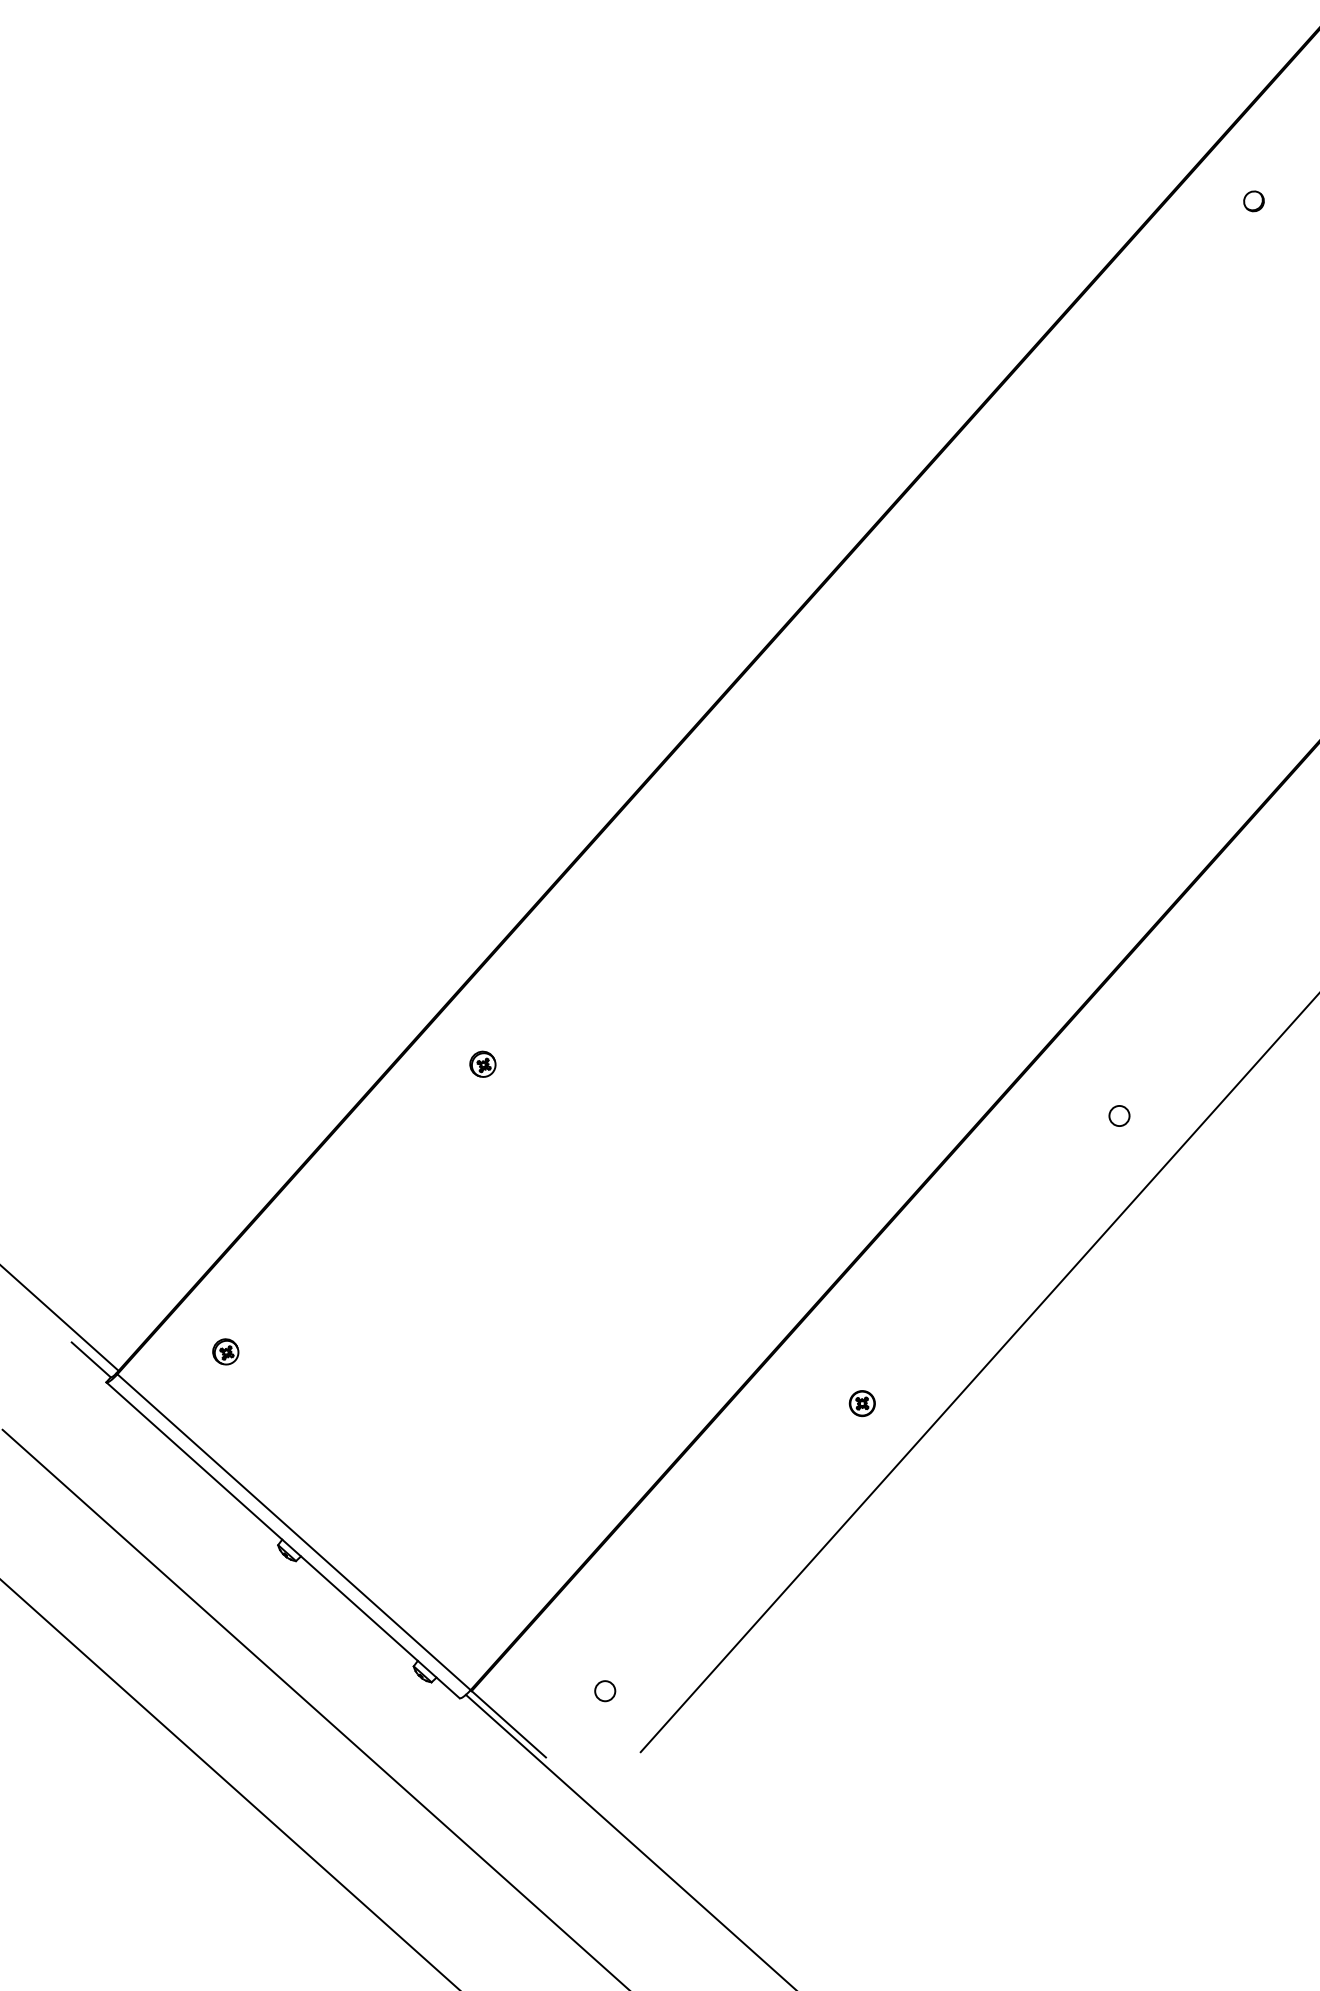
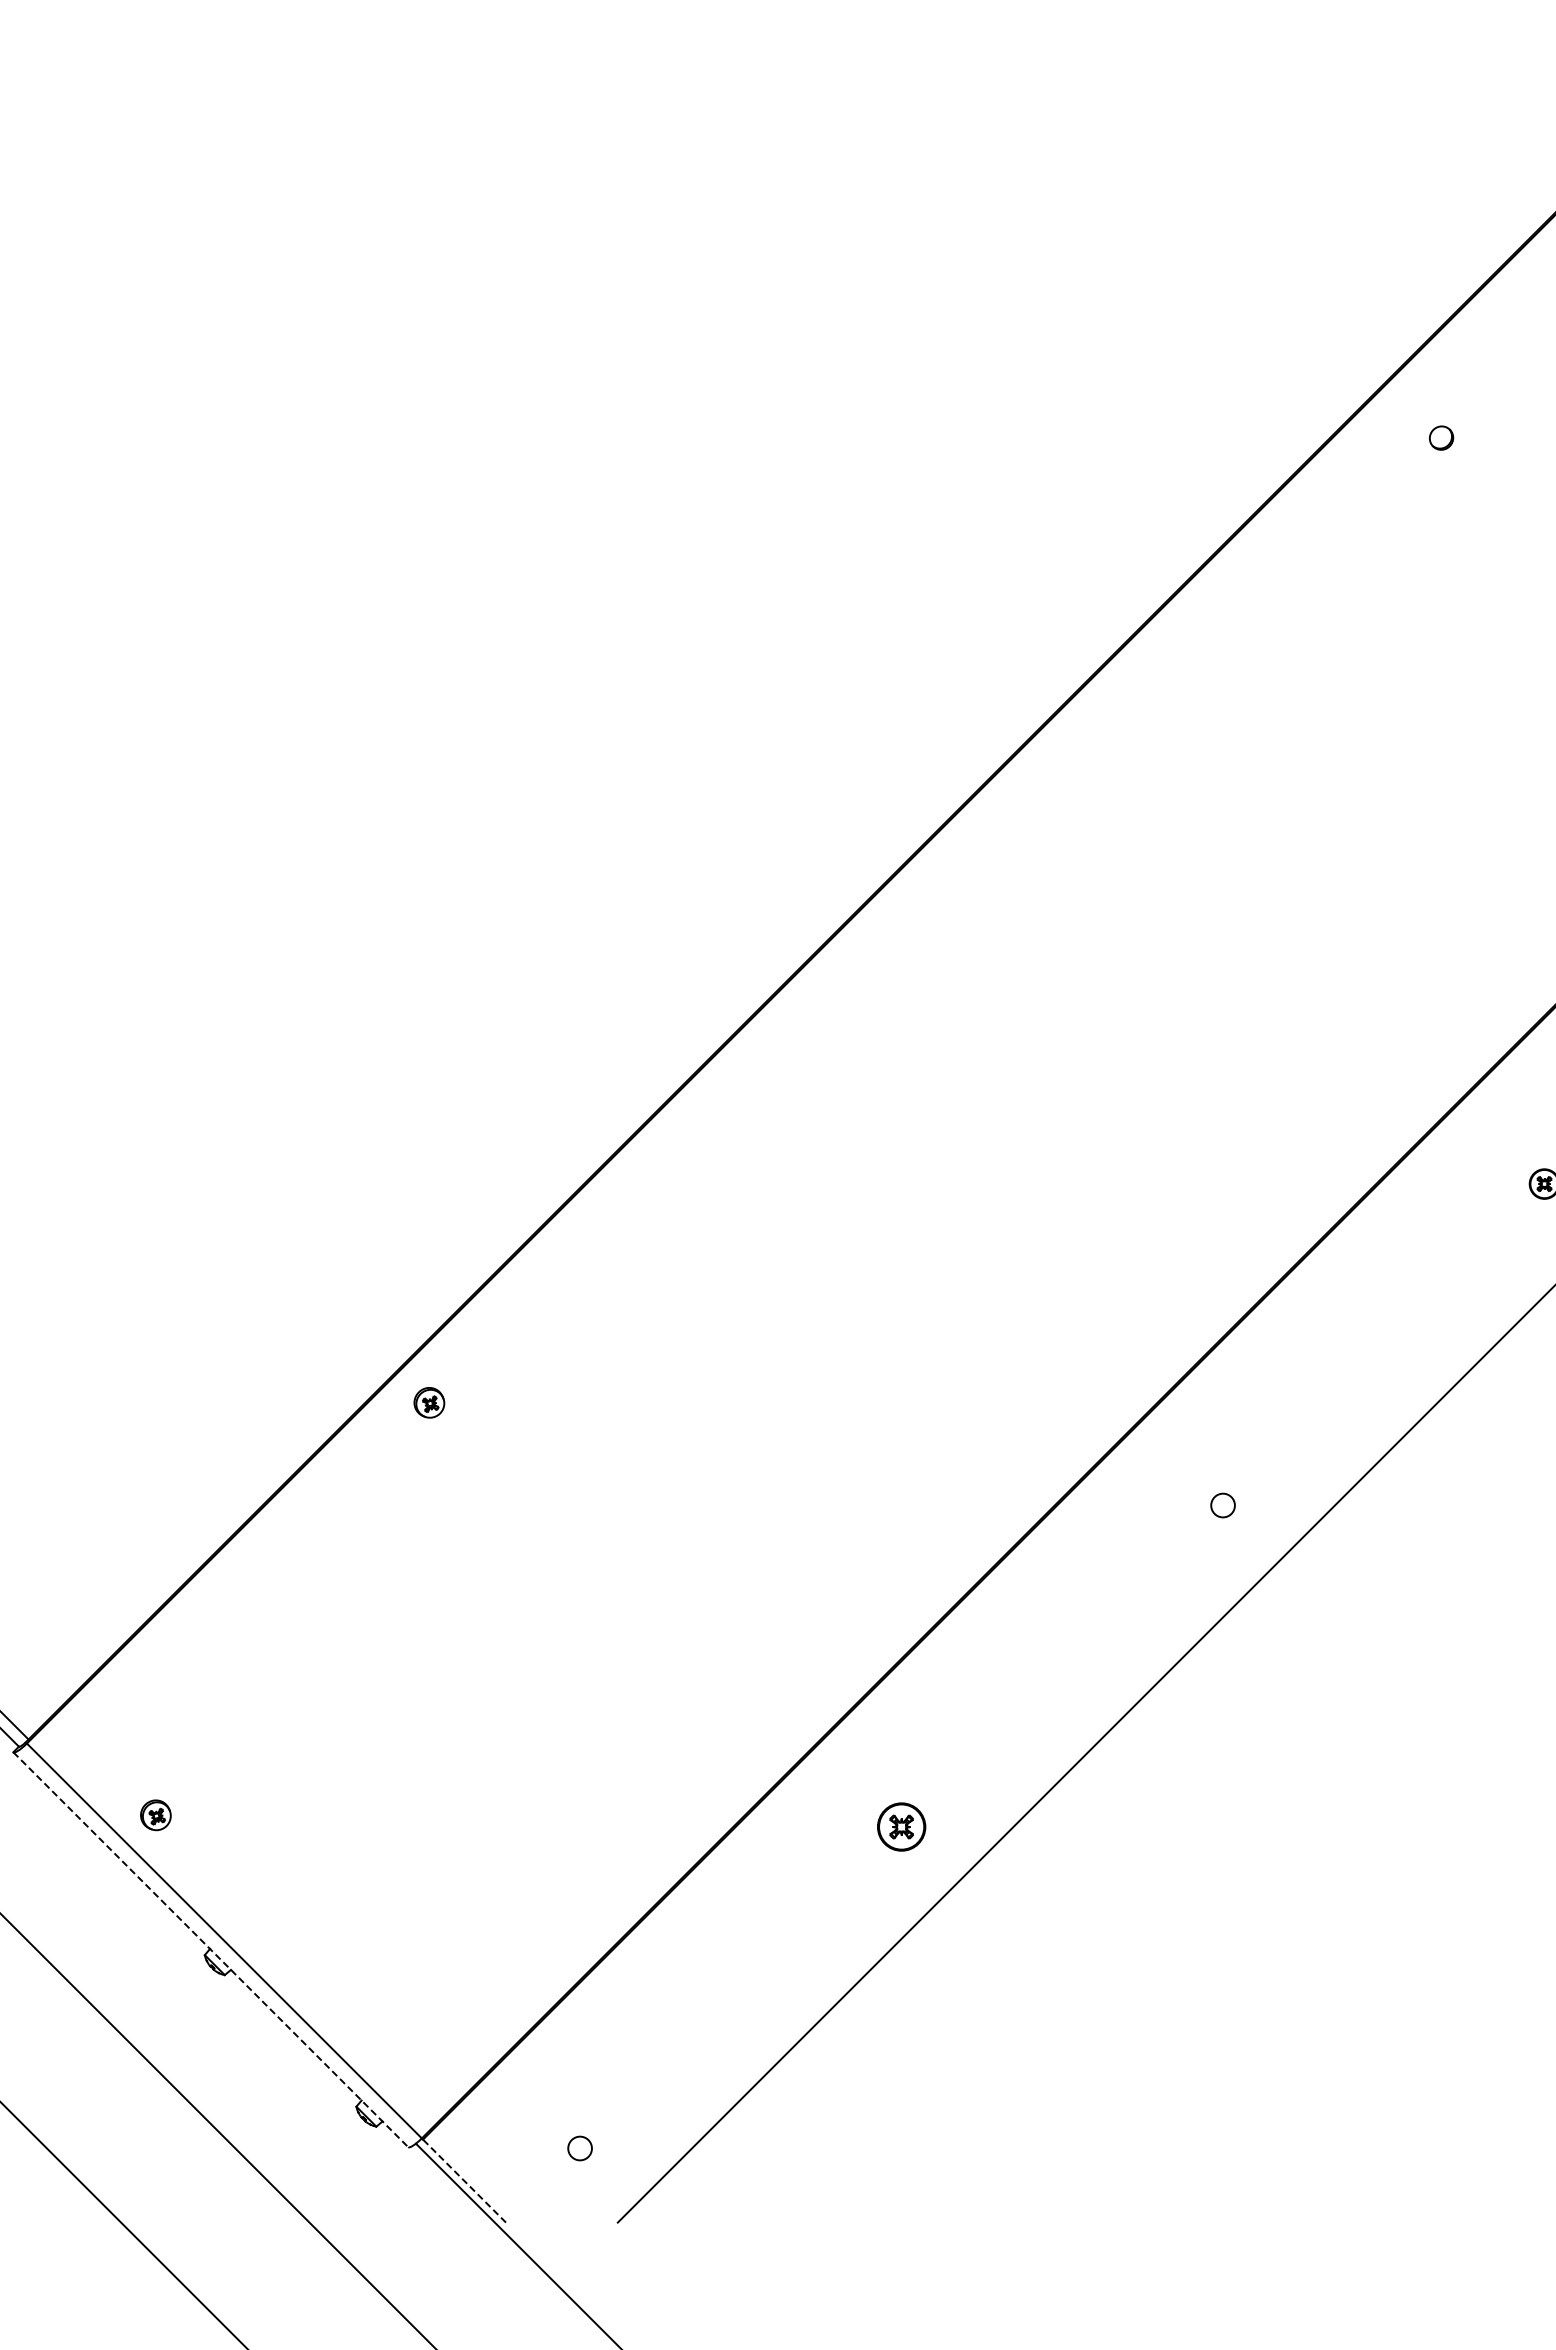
part: (482, 1064) -> (429, 1402), moved
part: (225, 1352) -> (155, 1815), moved
part: (862, 1403) -> (901, 1826), size x1.6
line: (283, 1540) -> (211, 1950), solid -> dashed
line: (508, 1724) -> (464, 2181), solid -> dashed

